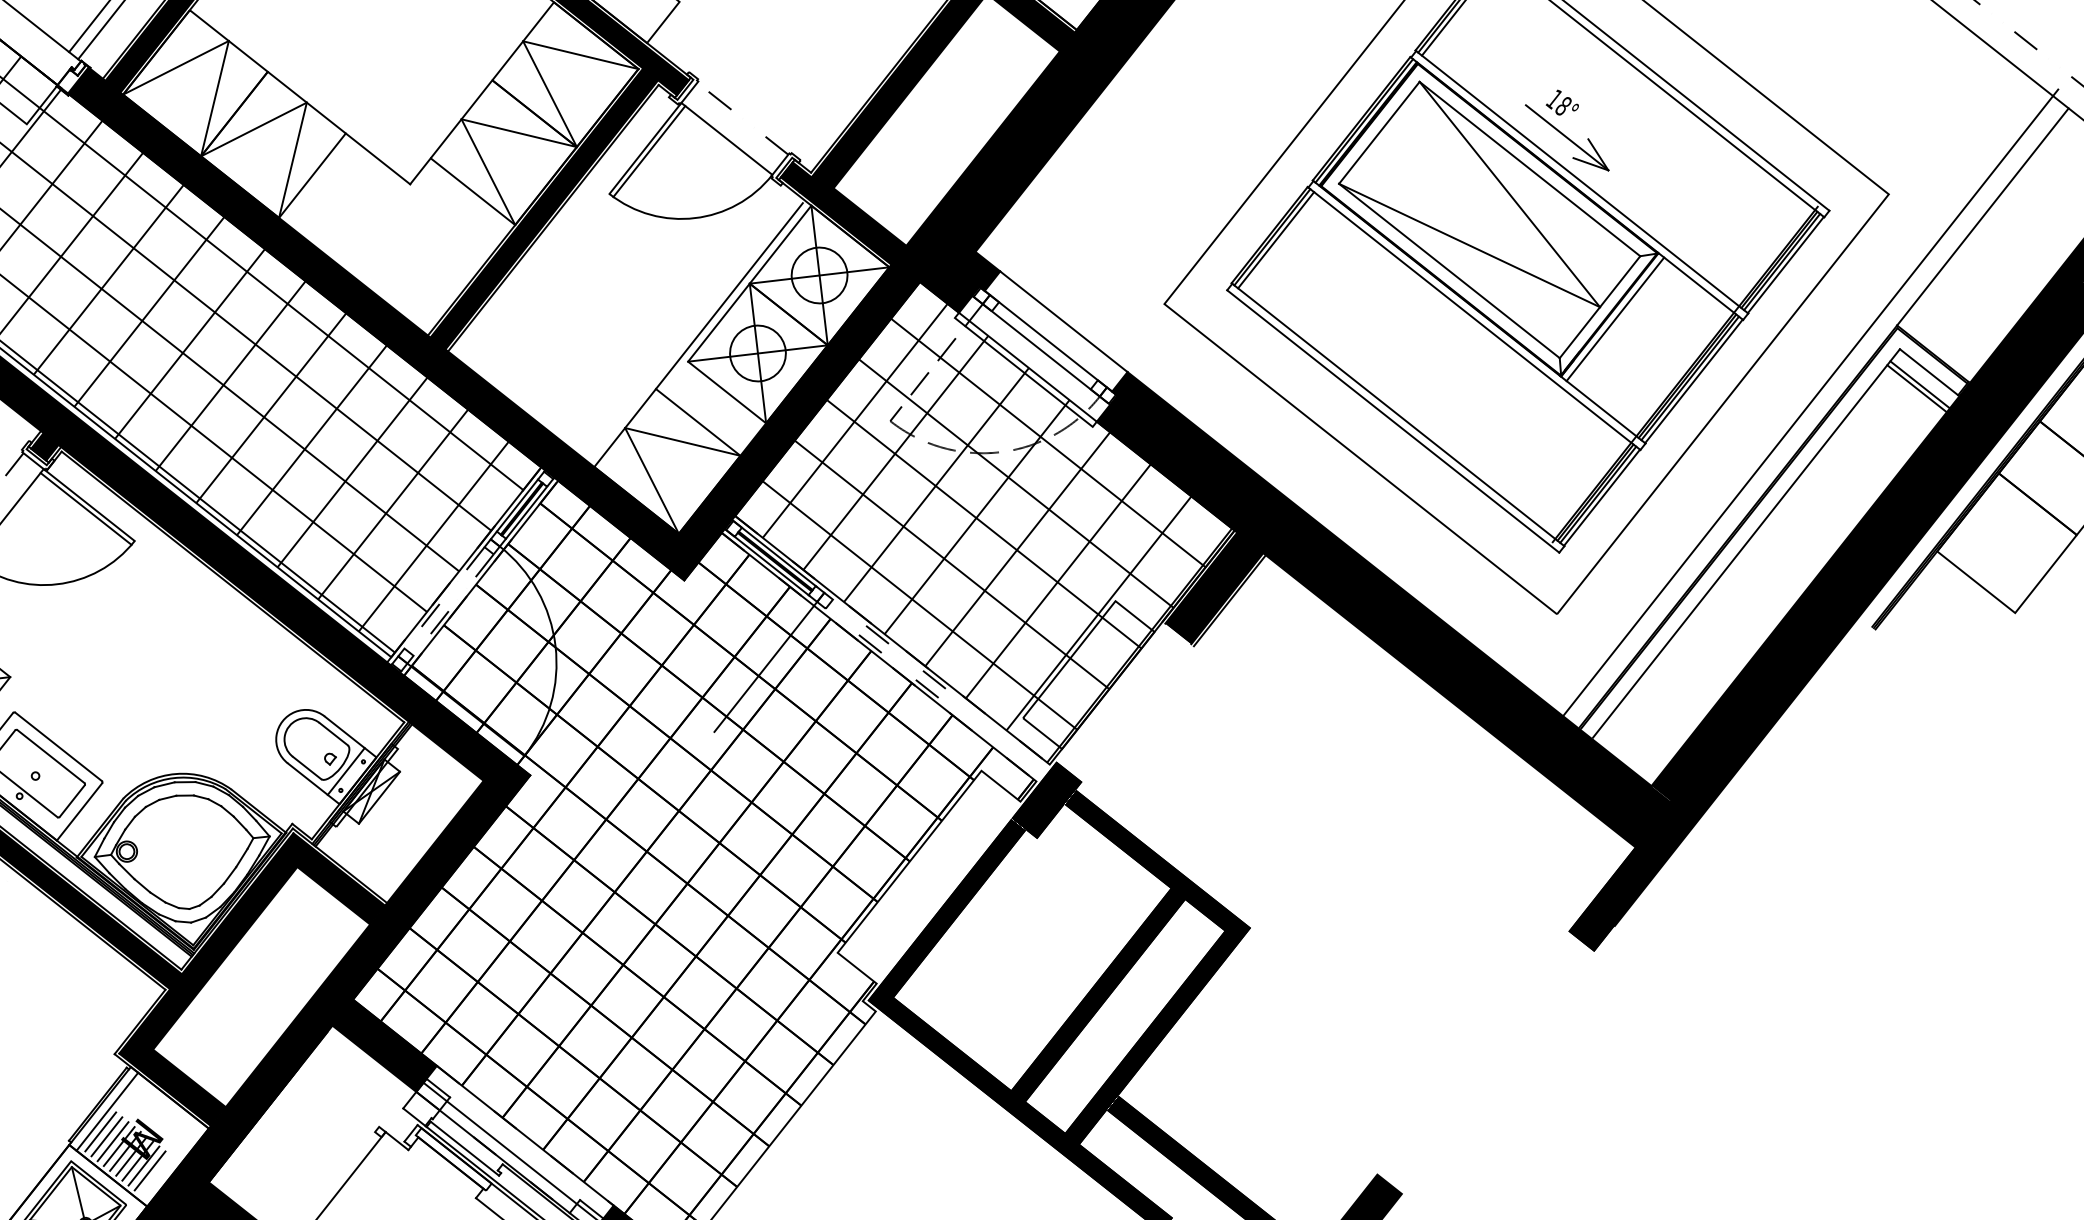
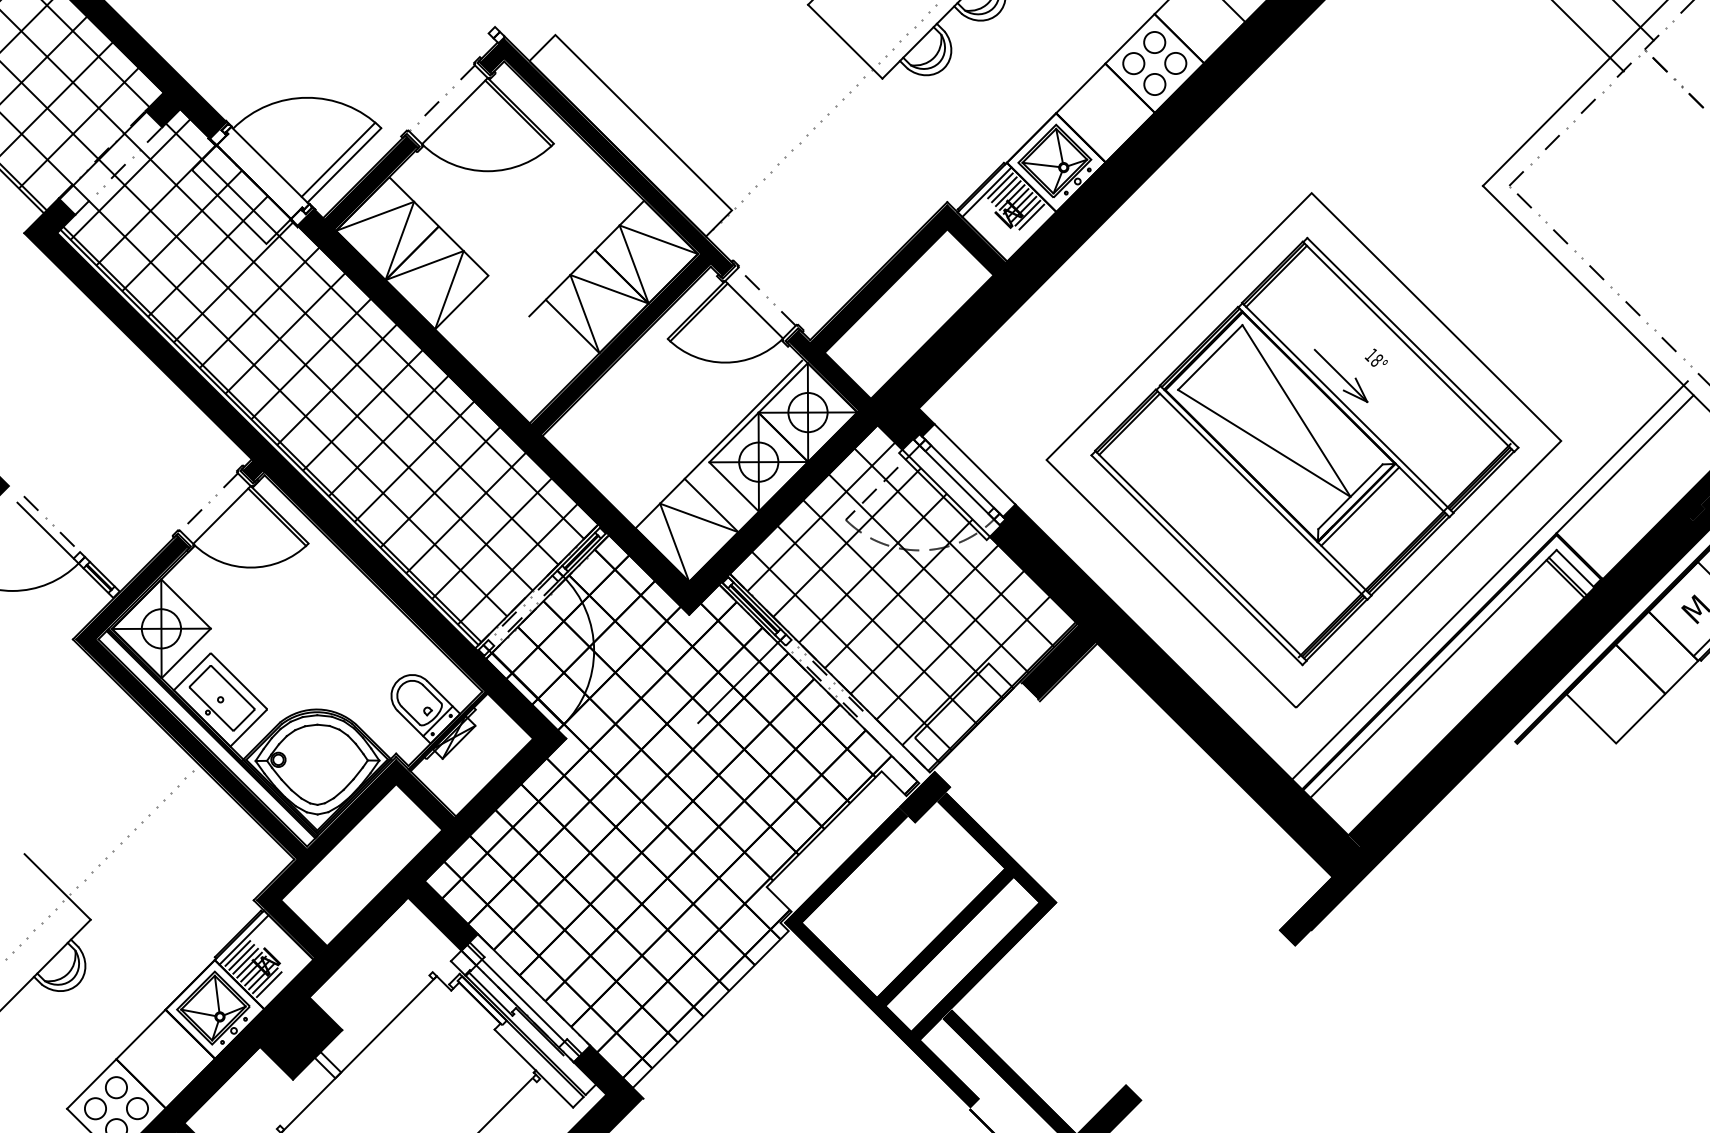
text: (1560, 102) -> (1375, 357), moved
line: (377, 158) -> (508, 295), removed
line: (1529, 168) -> (1312, 394), removed
line: (1449, 270) -> (1248, 459), removed

